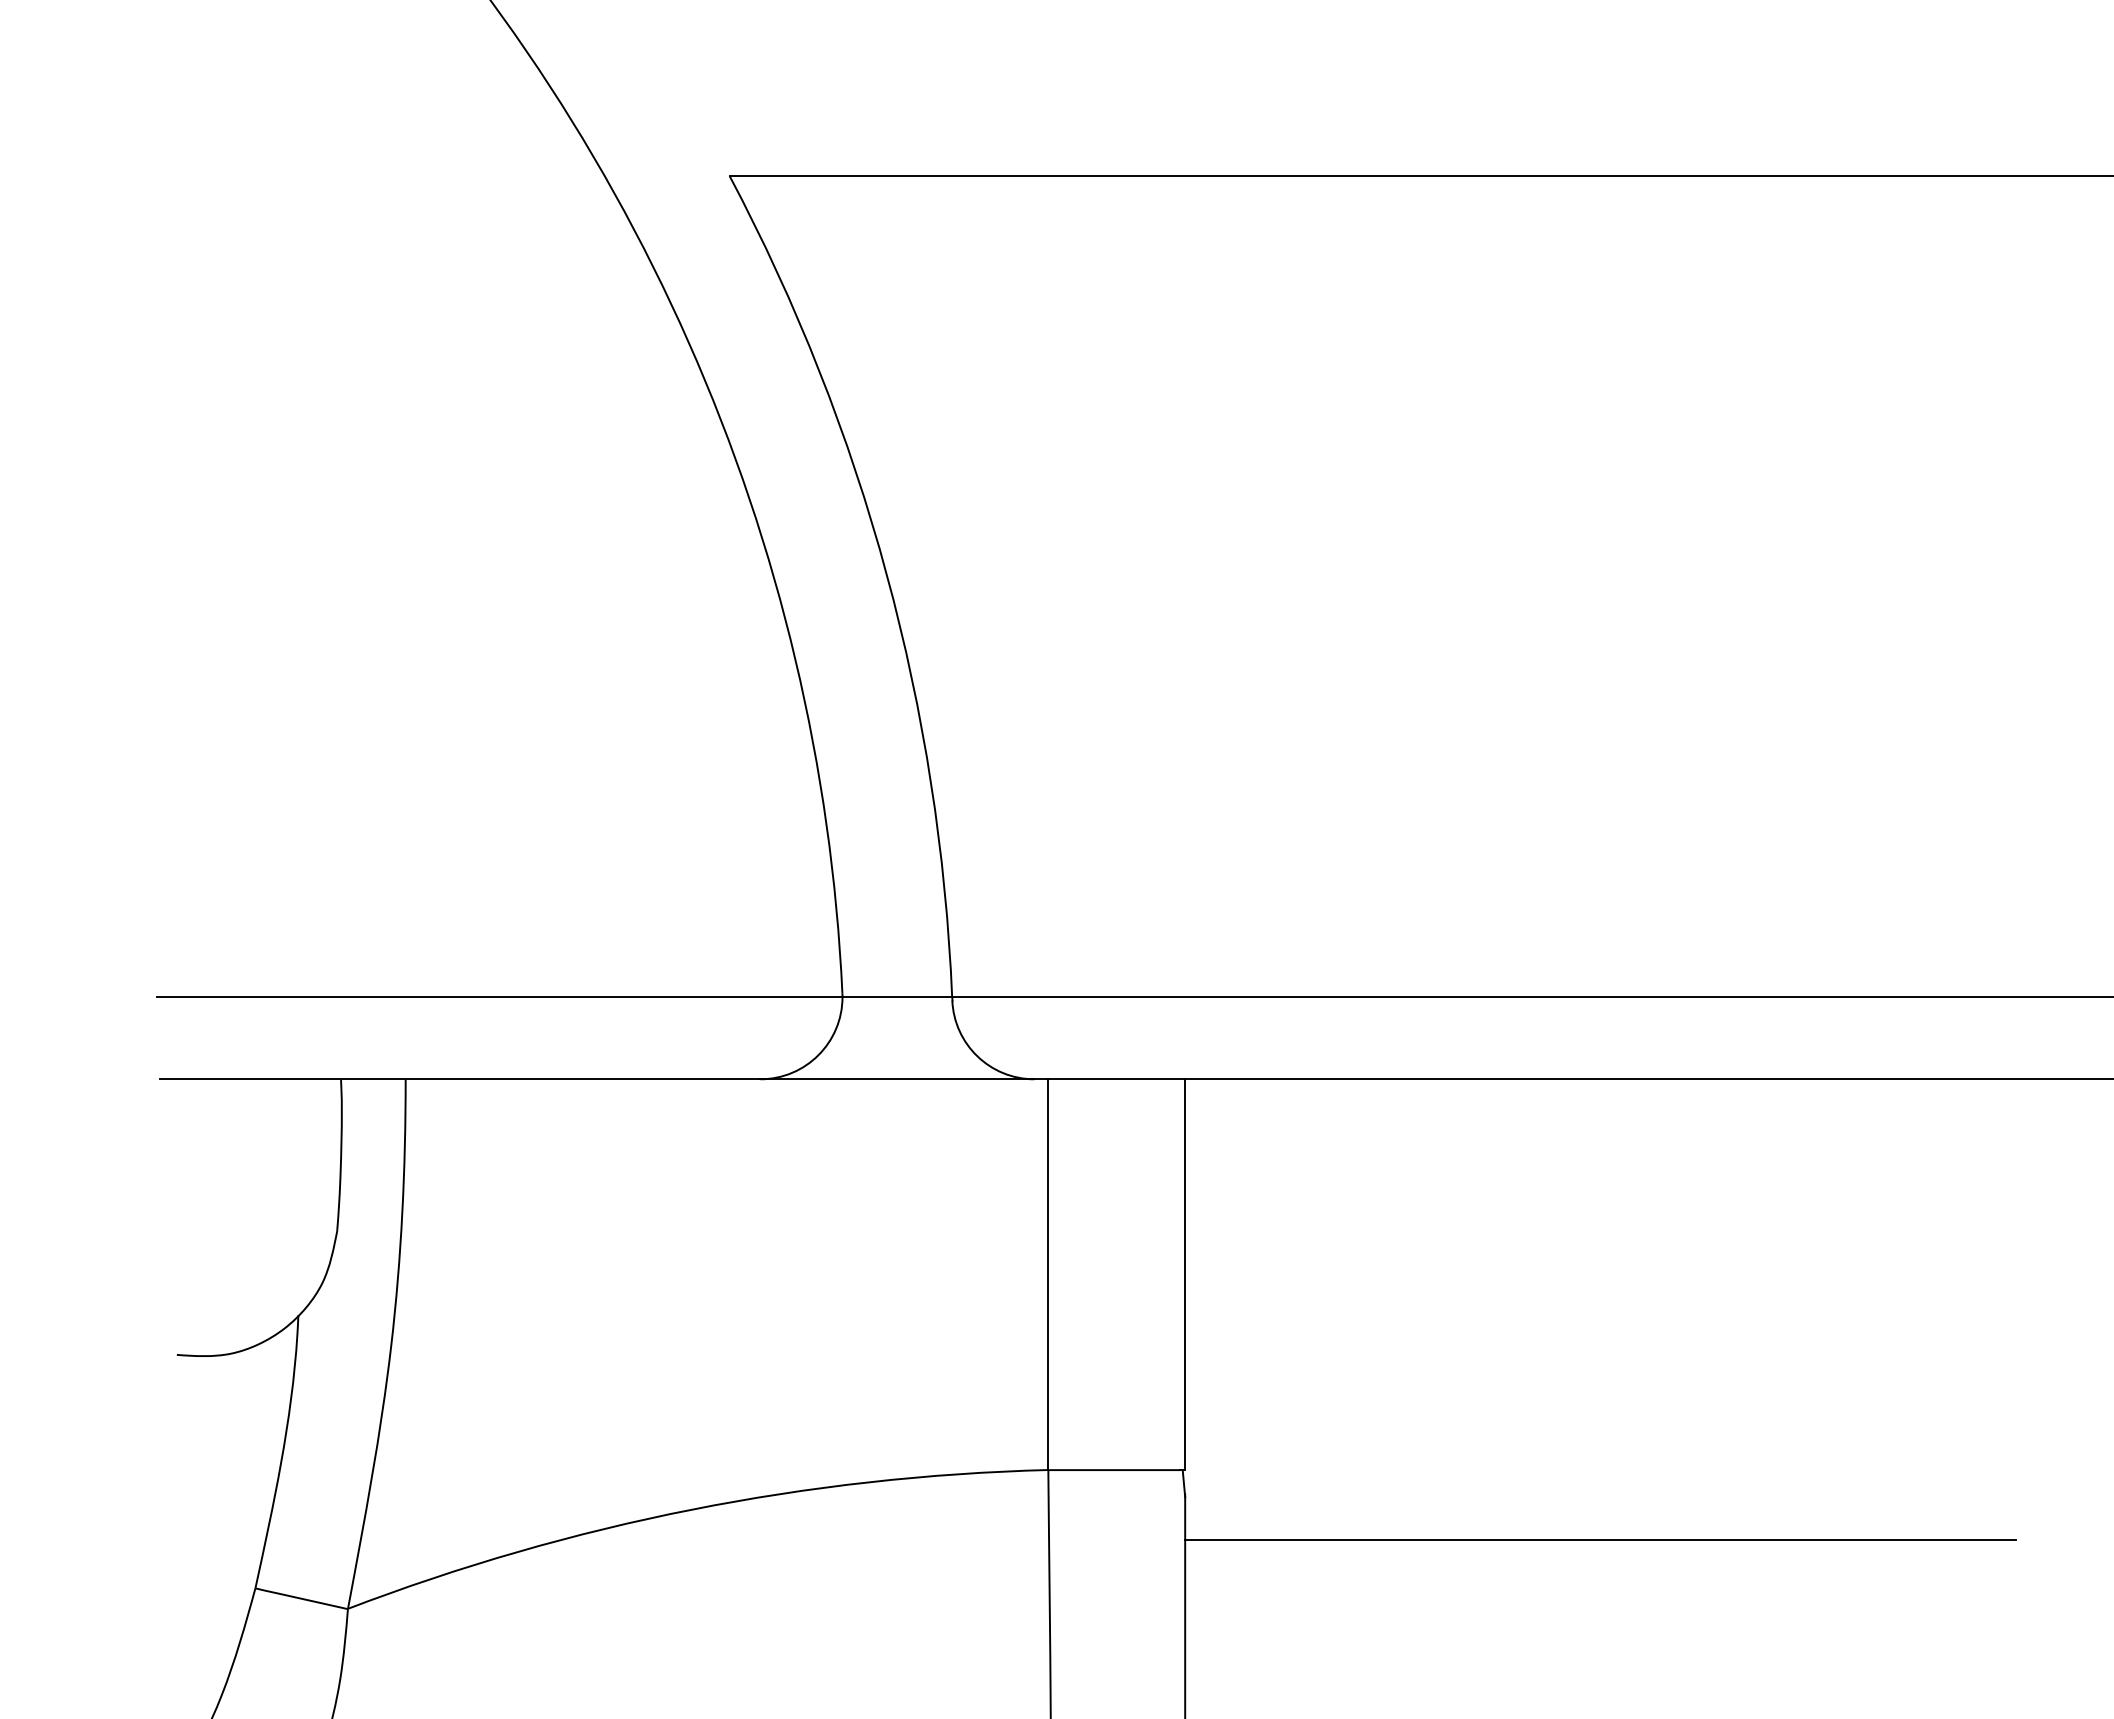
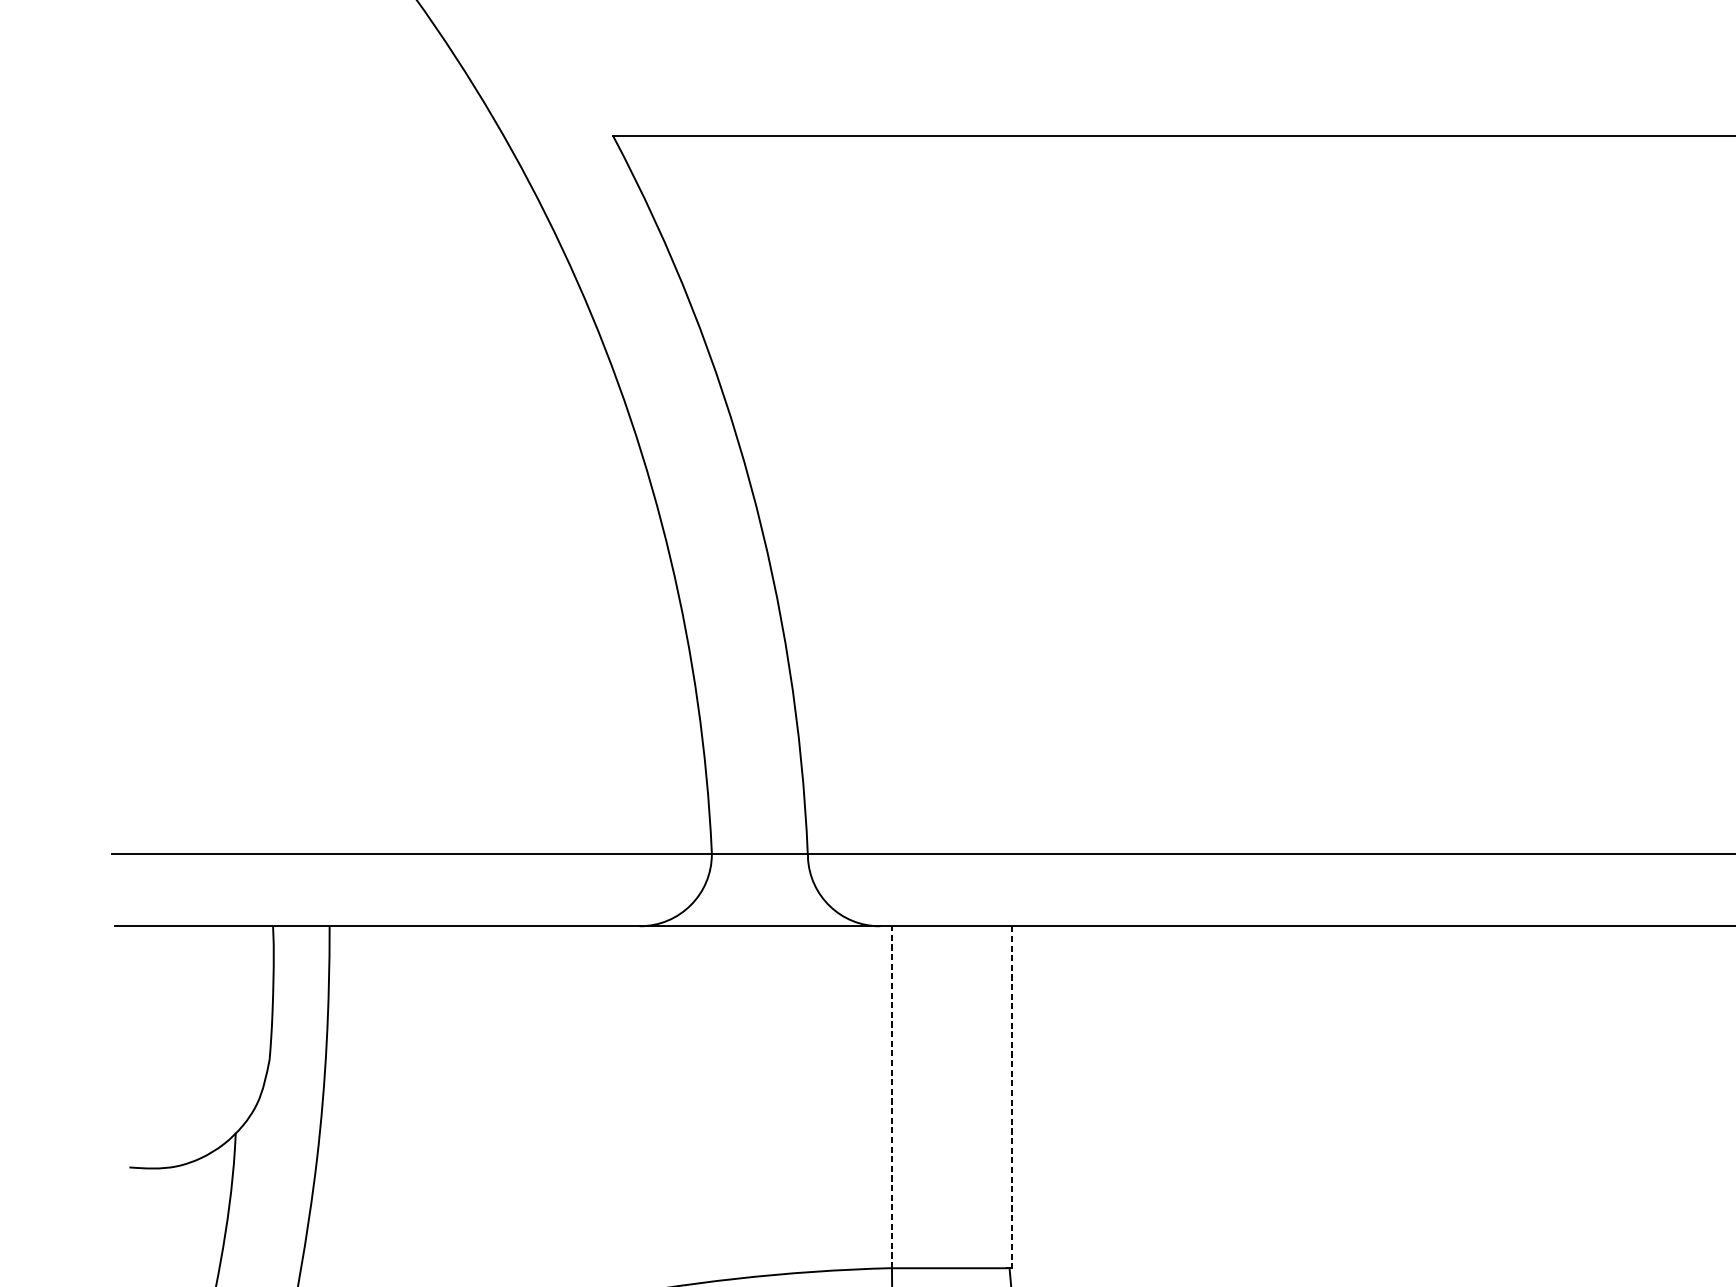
line: (1048, 1274) -> (892, 1097), solid -> dashed
line: (1185, 1275) -> (1011, 1097), solid -> dashed

